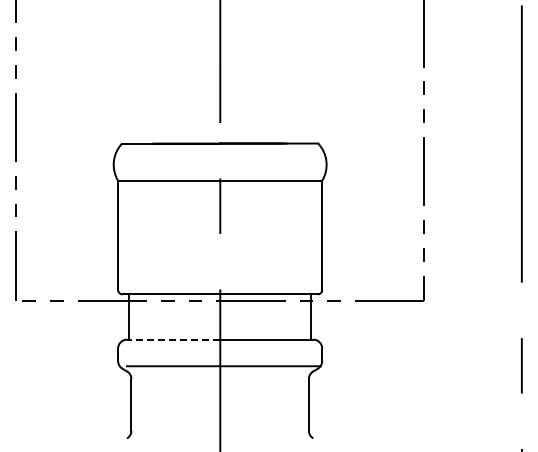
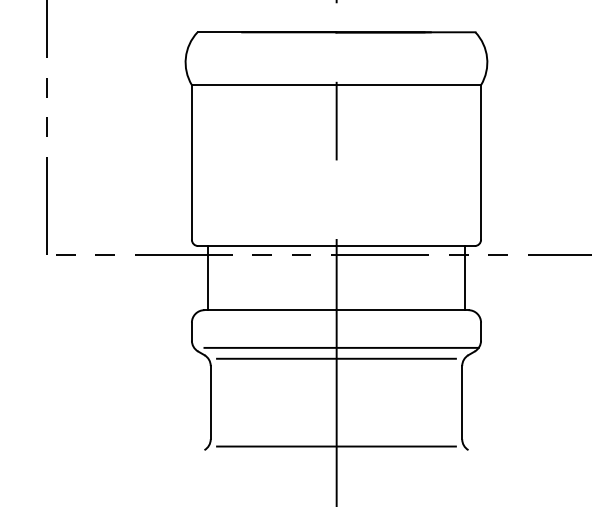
line: (173, 339) -> (270, 309), dashed -> solid
line: (219, 373) -> (335, 358), added
line: (219, 435) -> (335, 445), added

